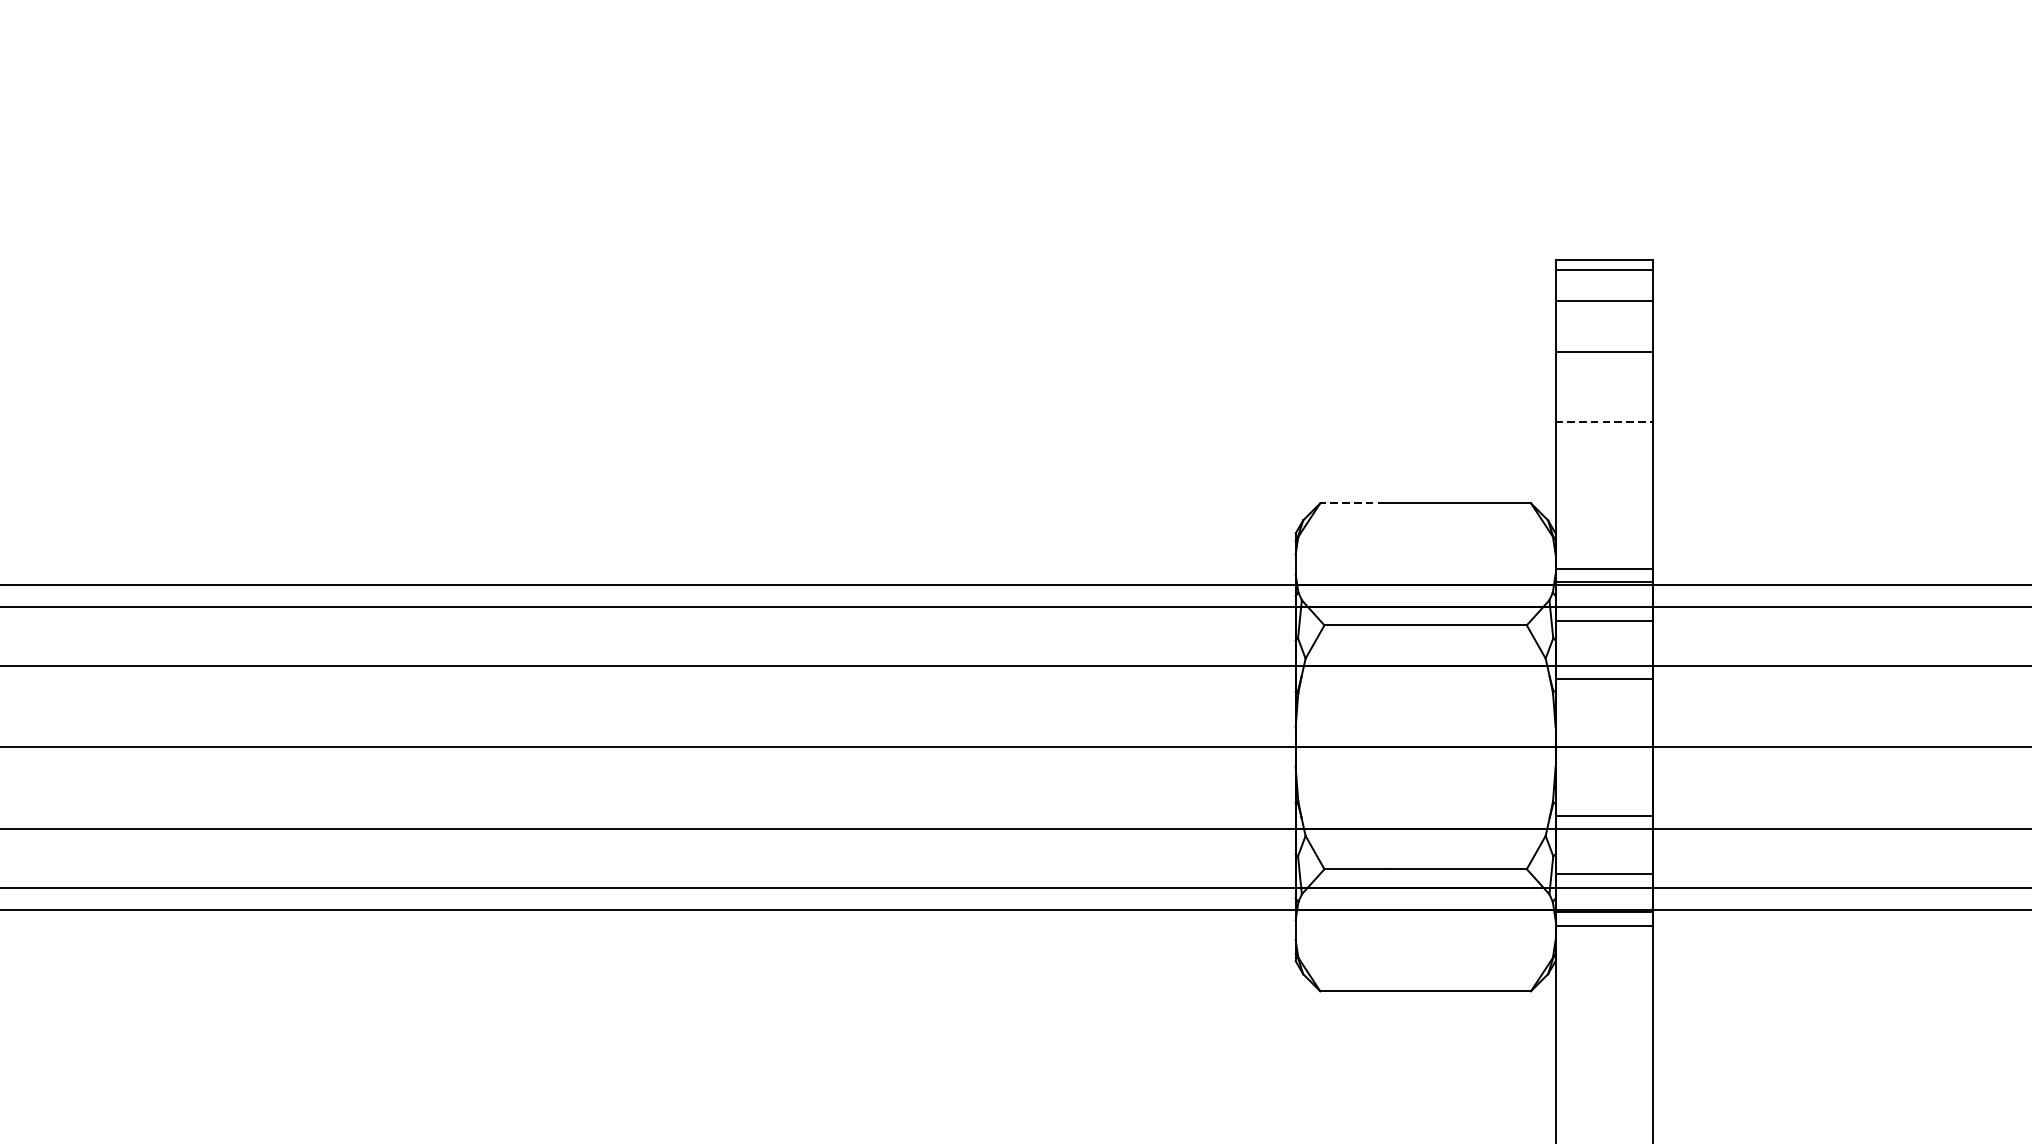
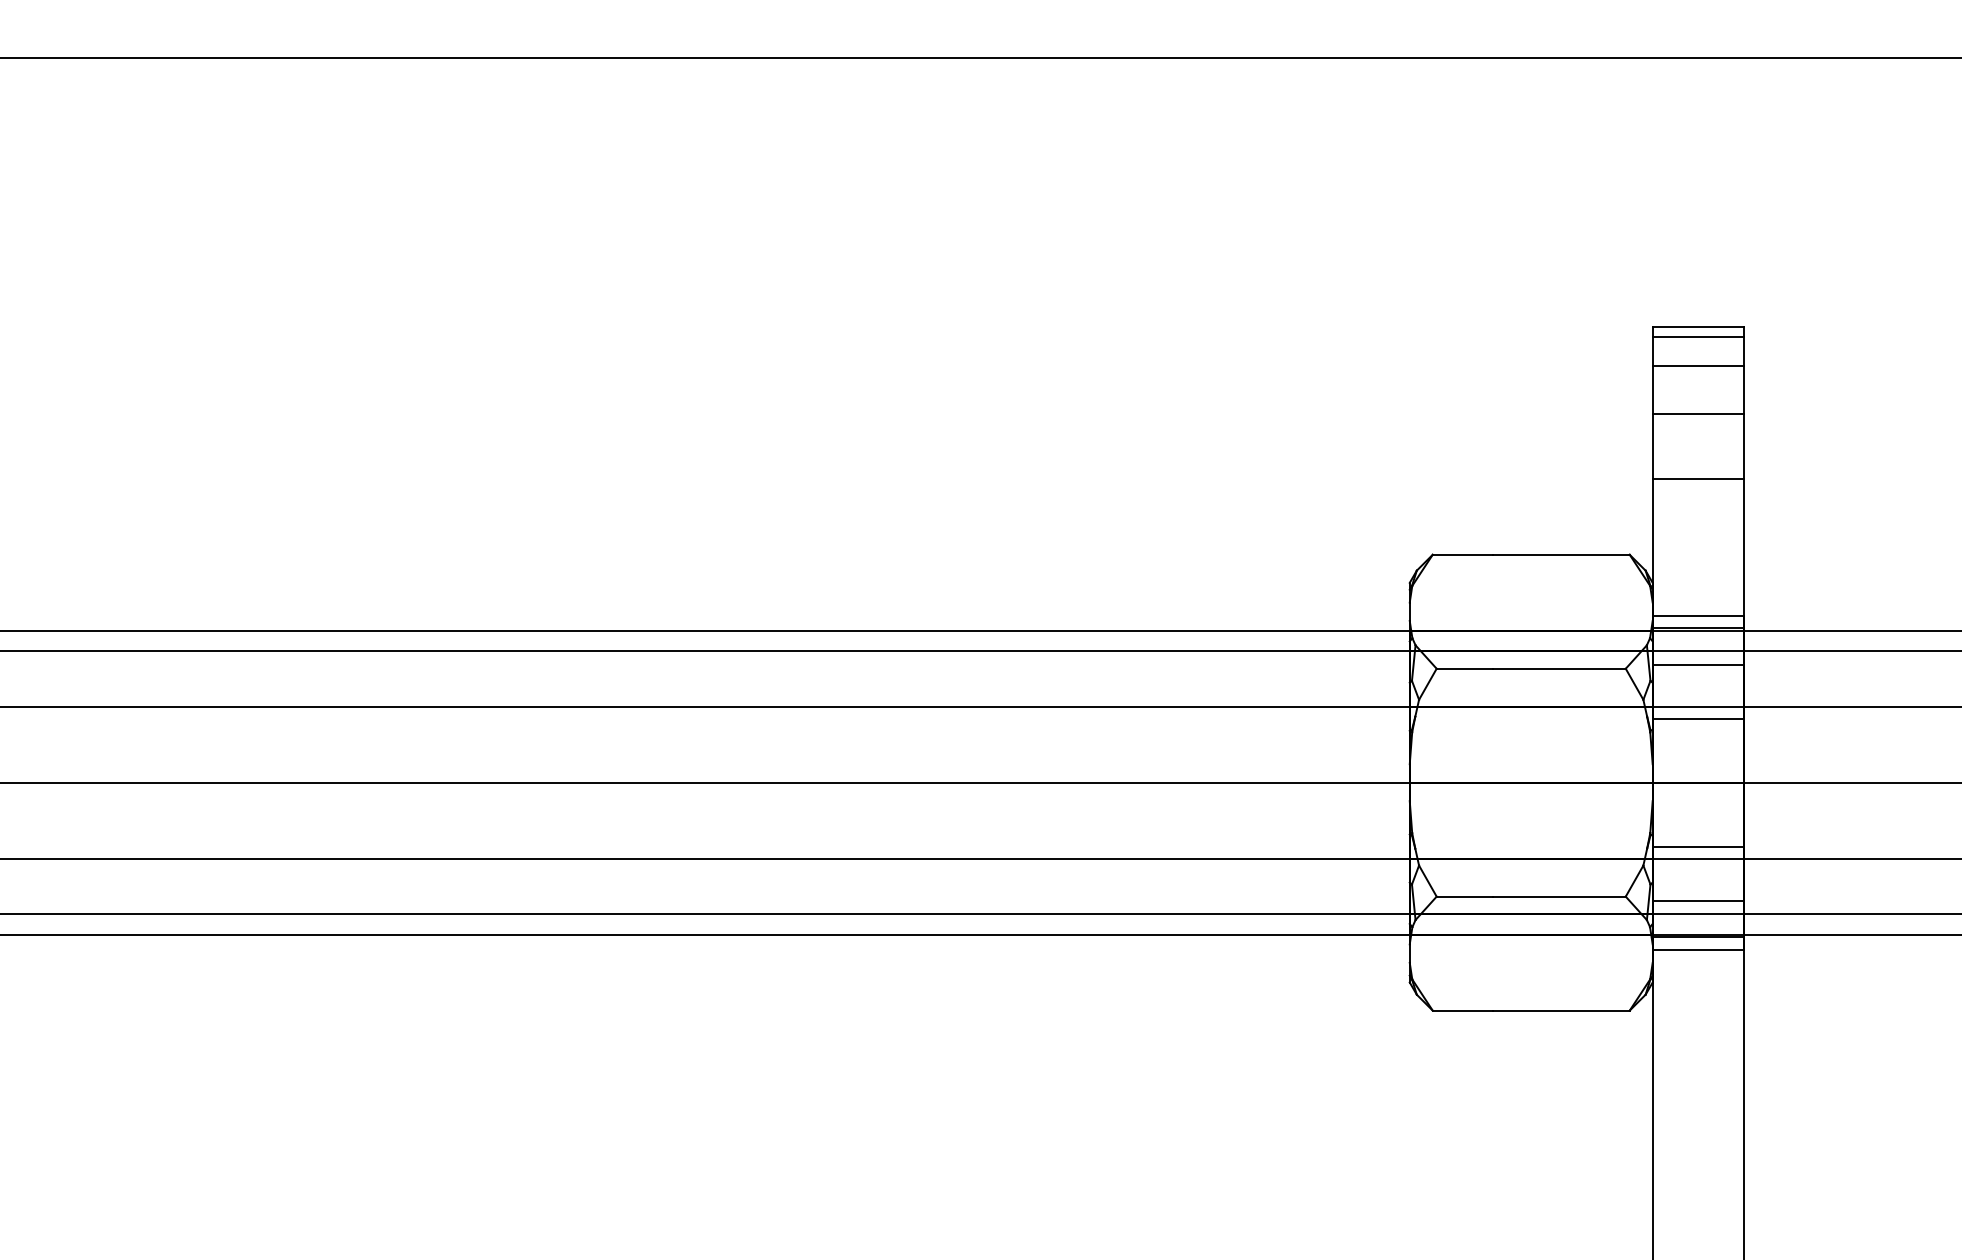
line: (1604, 422) -> (1698, 479), dashed -> solid
line: (1352, 503) -> (1462, 554), dashed -> solid

